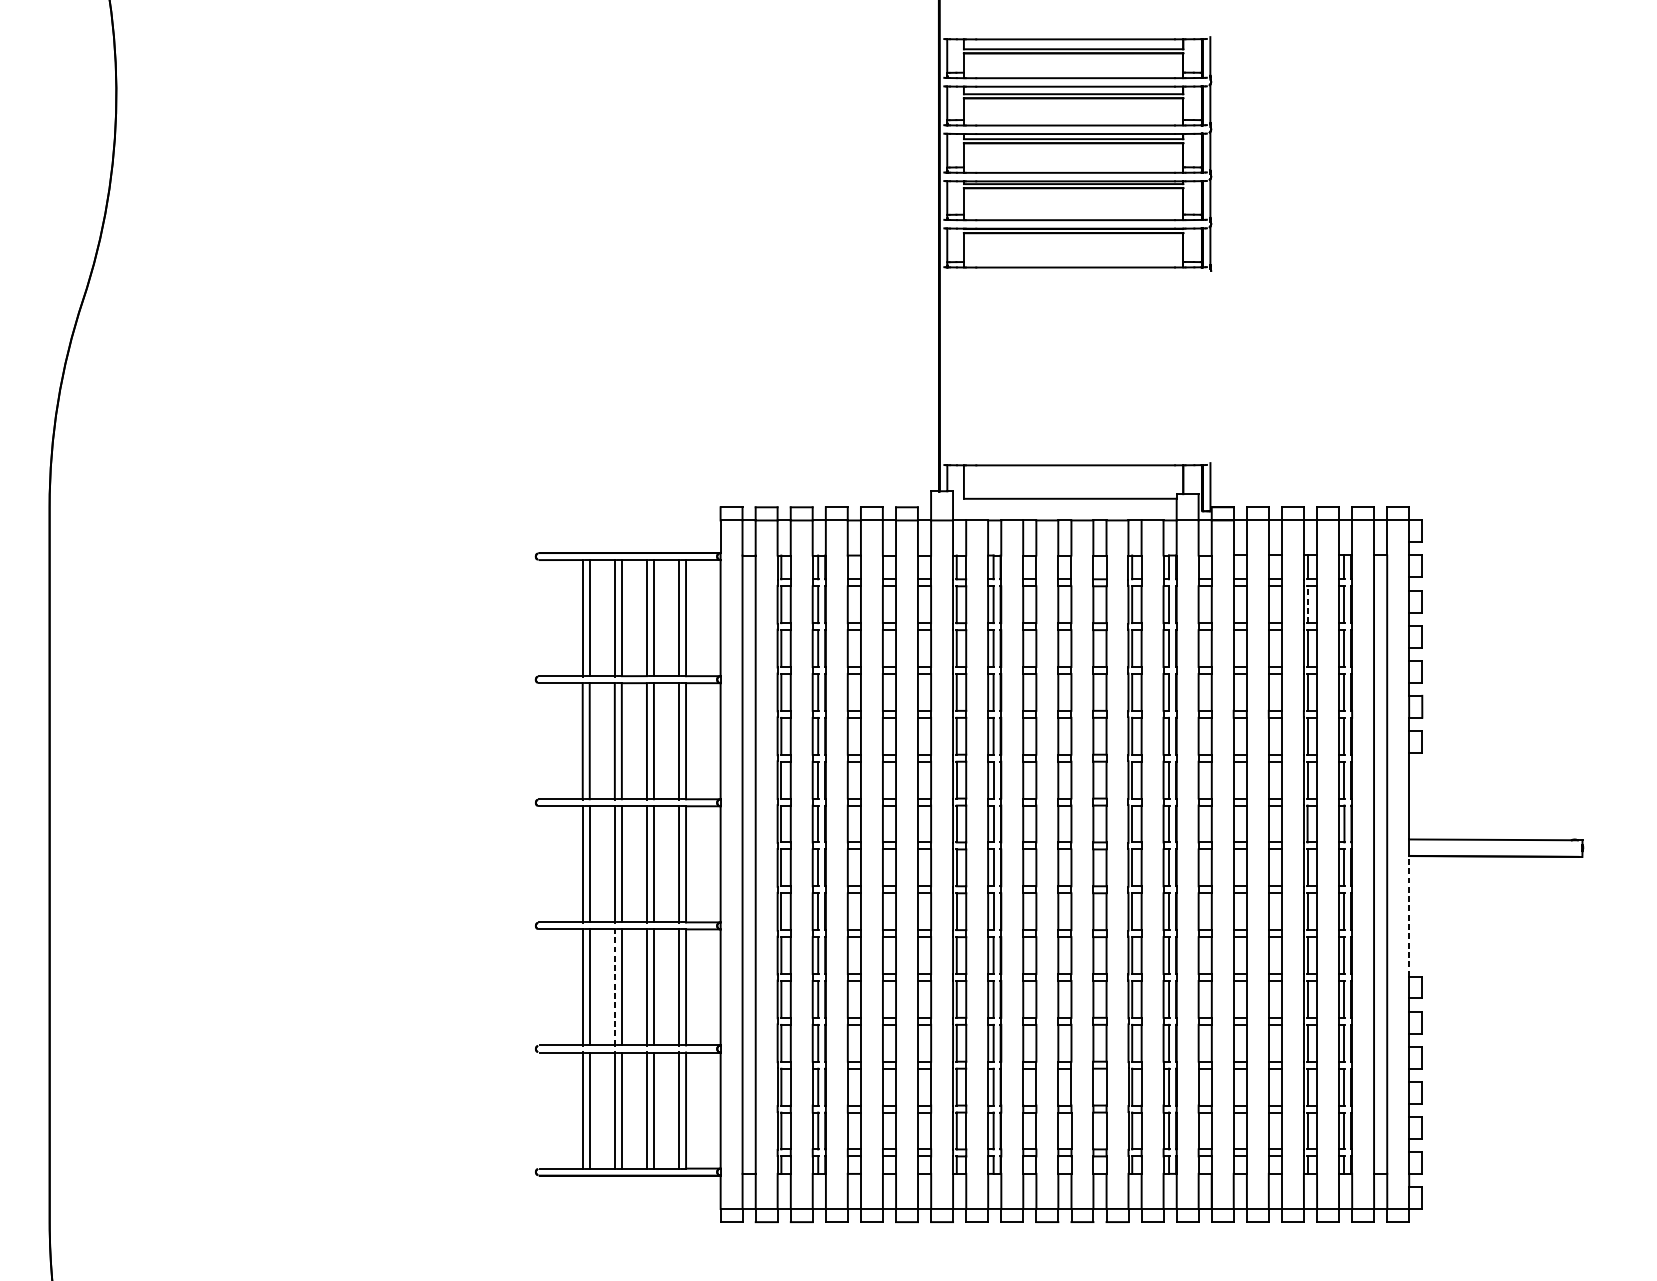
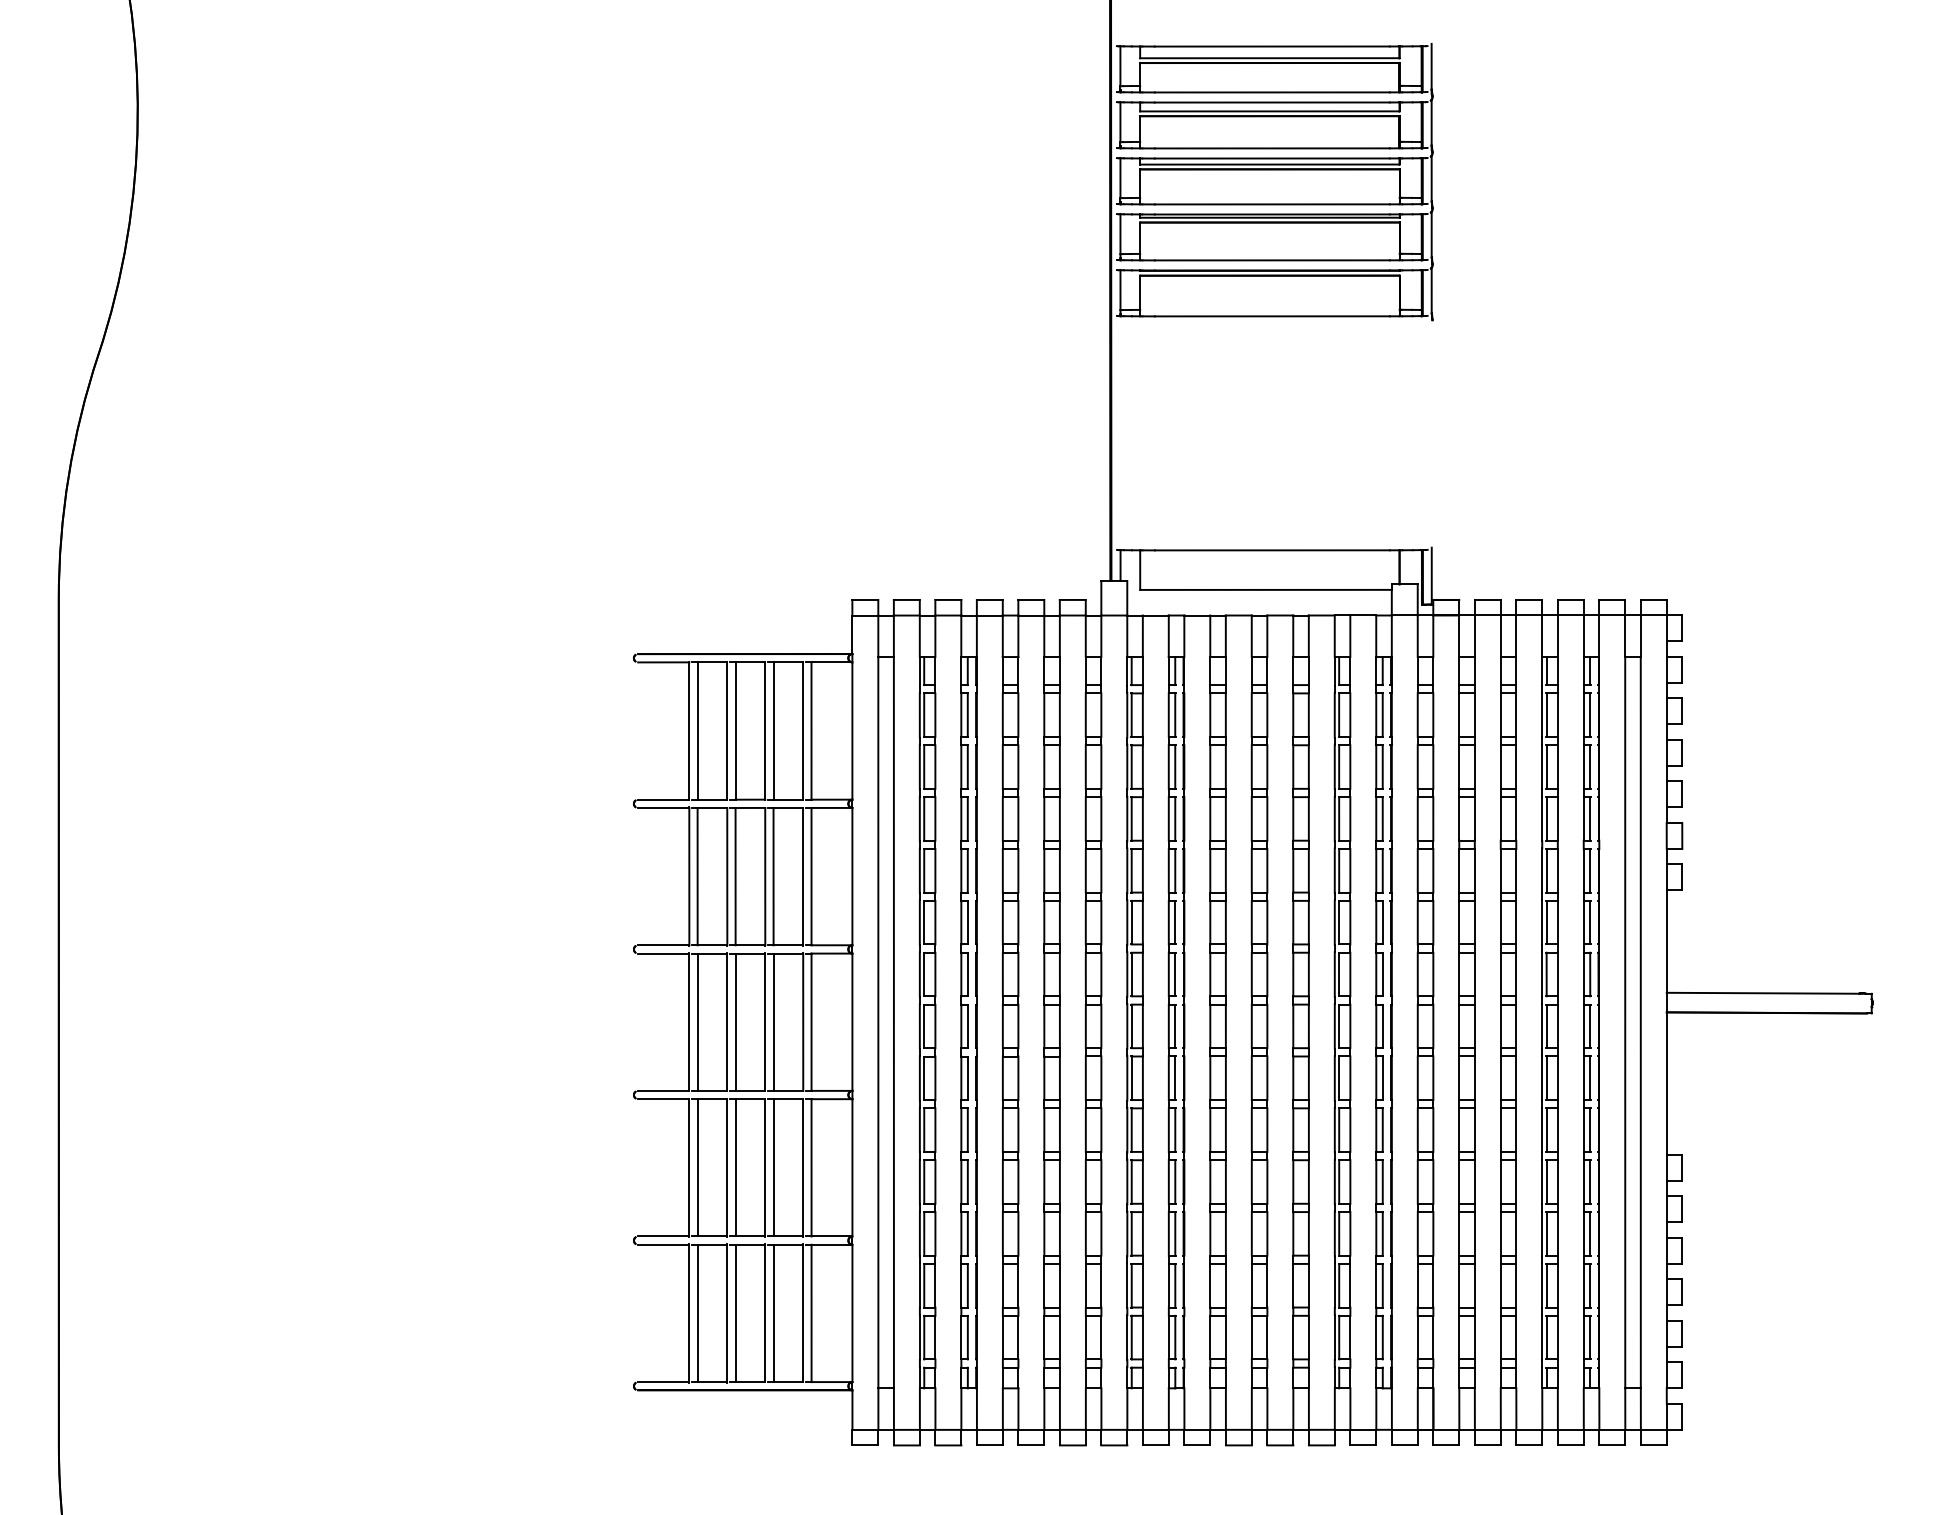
line: (1307, 604) -> (1546, 715), dashed -> solid
line: (1408, 916) -> (1666, 1083), dashed -> solid
line: (615, 987) -> (727, 1167), dashed -> solid

